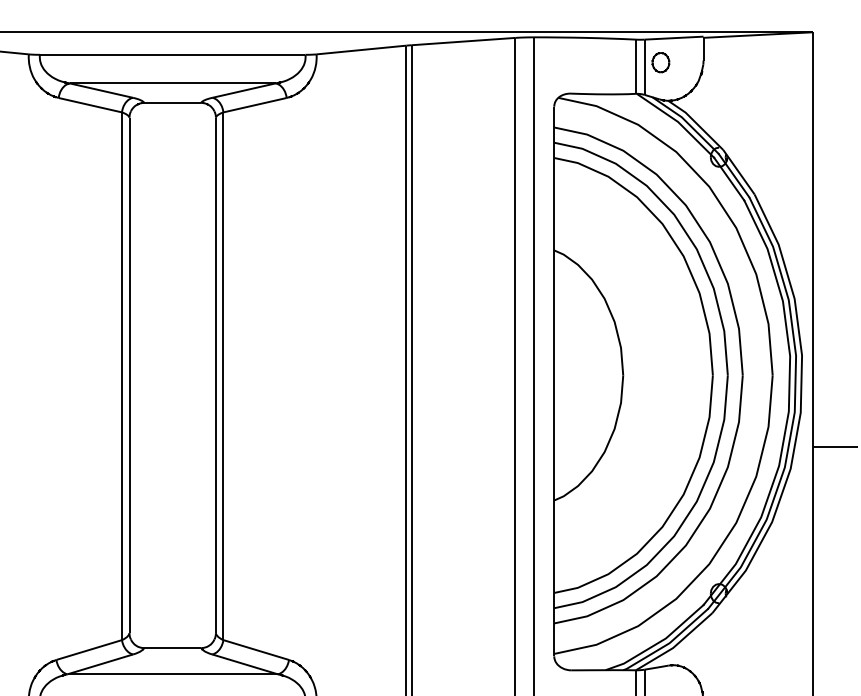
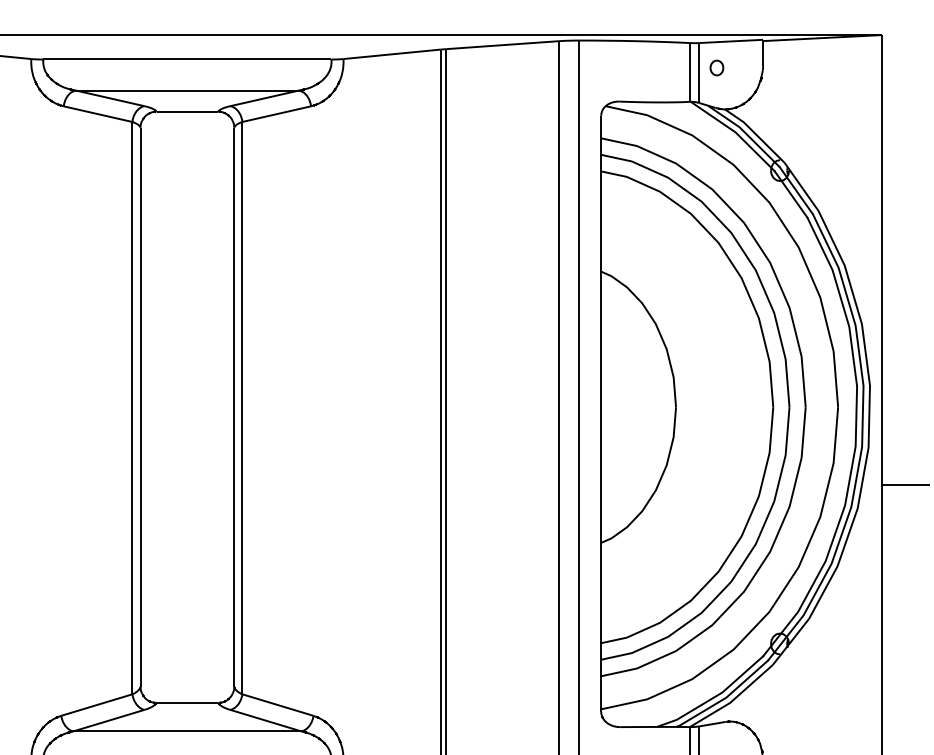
part: (660, 62) -> (716, 67), size x0.7

